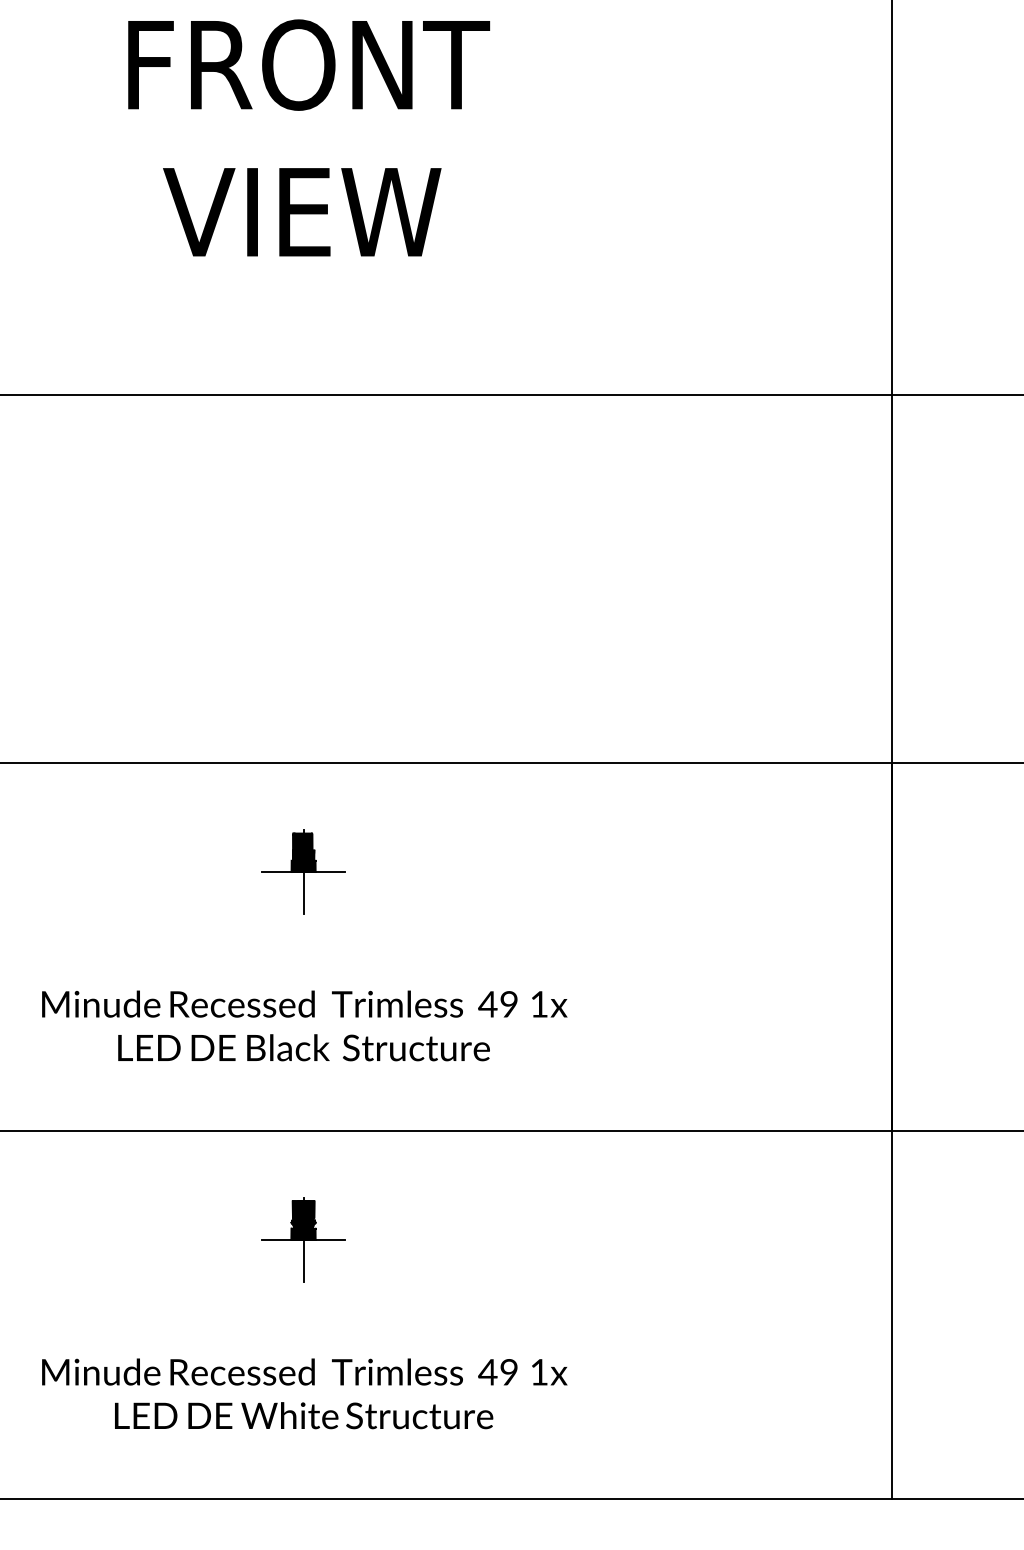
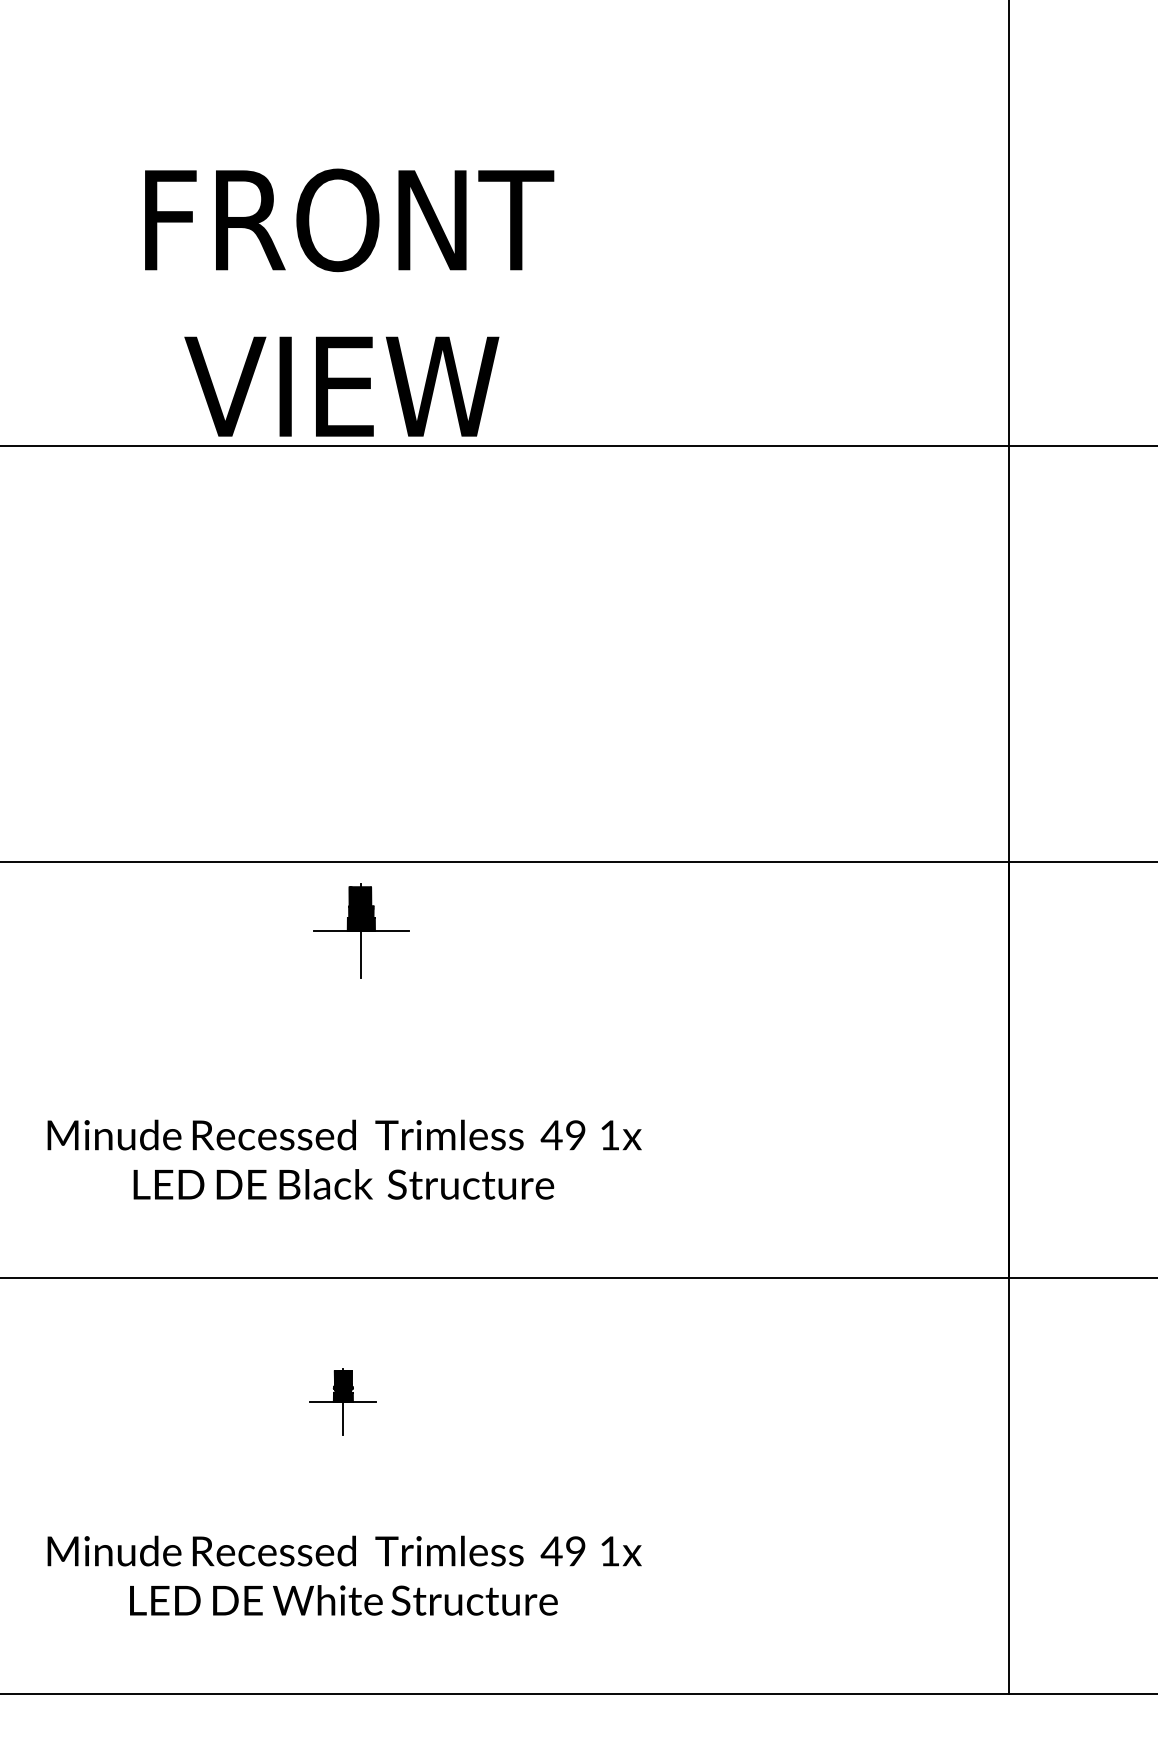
text: (309, 137) -> (349, 302), moved
part: (303, 871) -> (361, 930), moved
part: (303, 1239) -> (343, 1401), size x0.7

